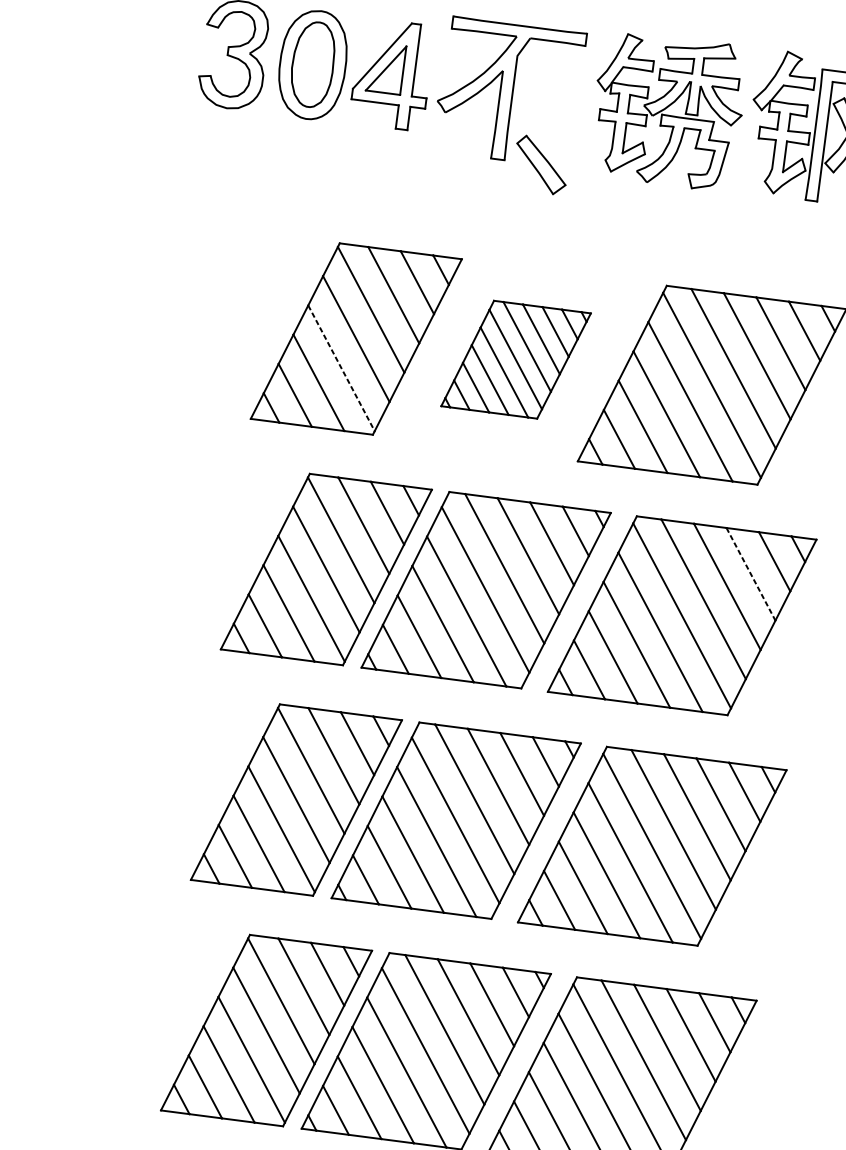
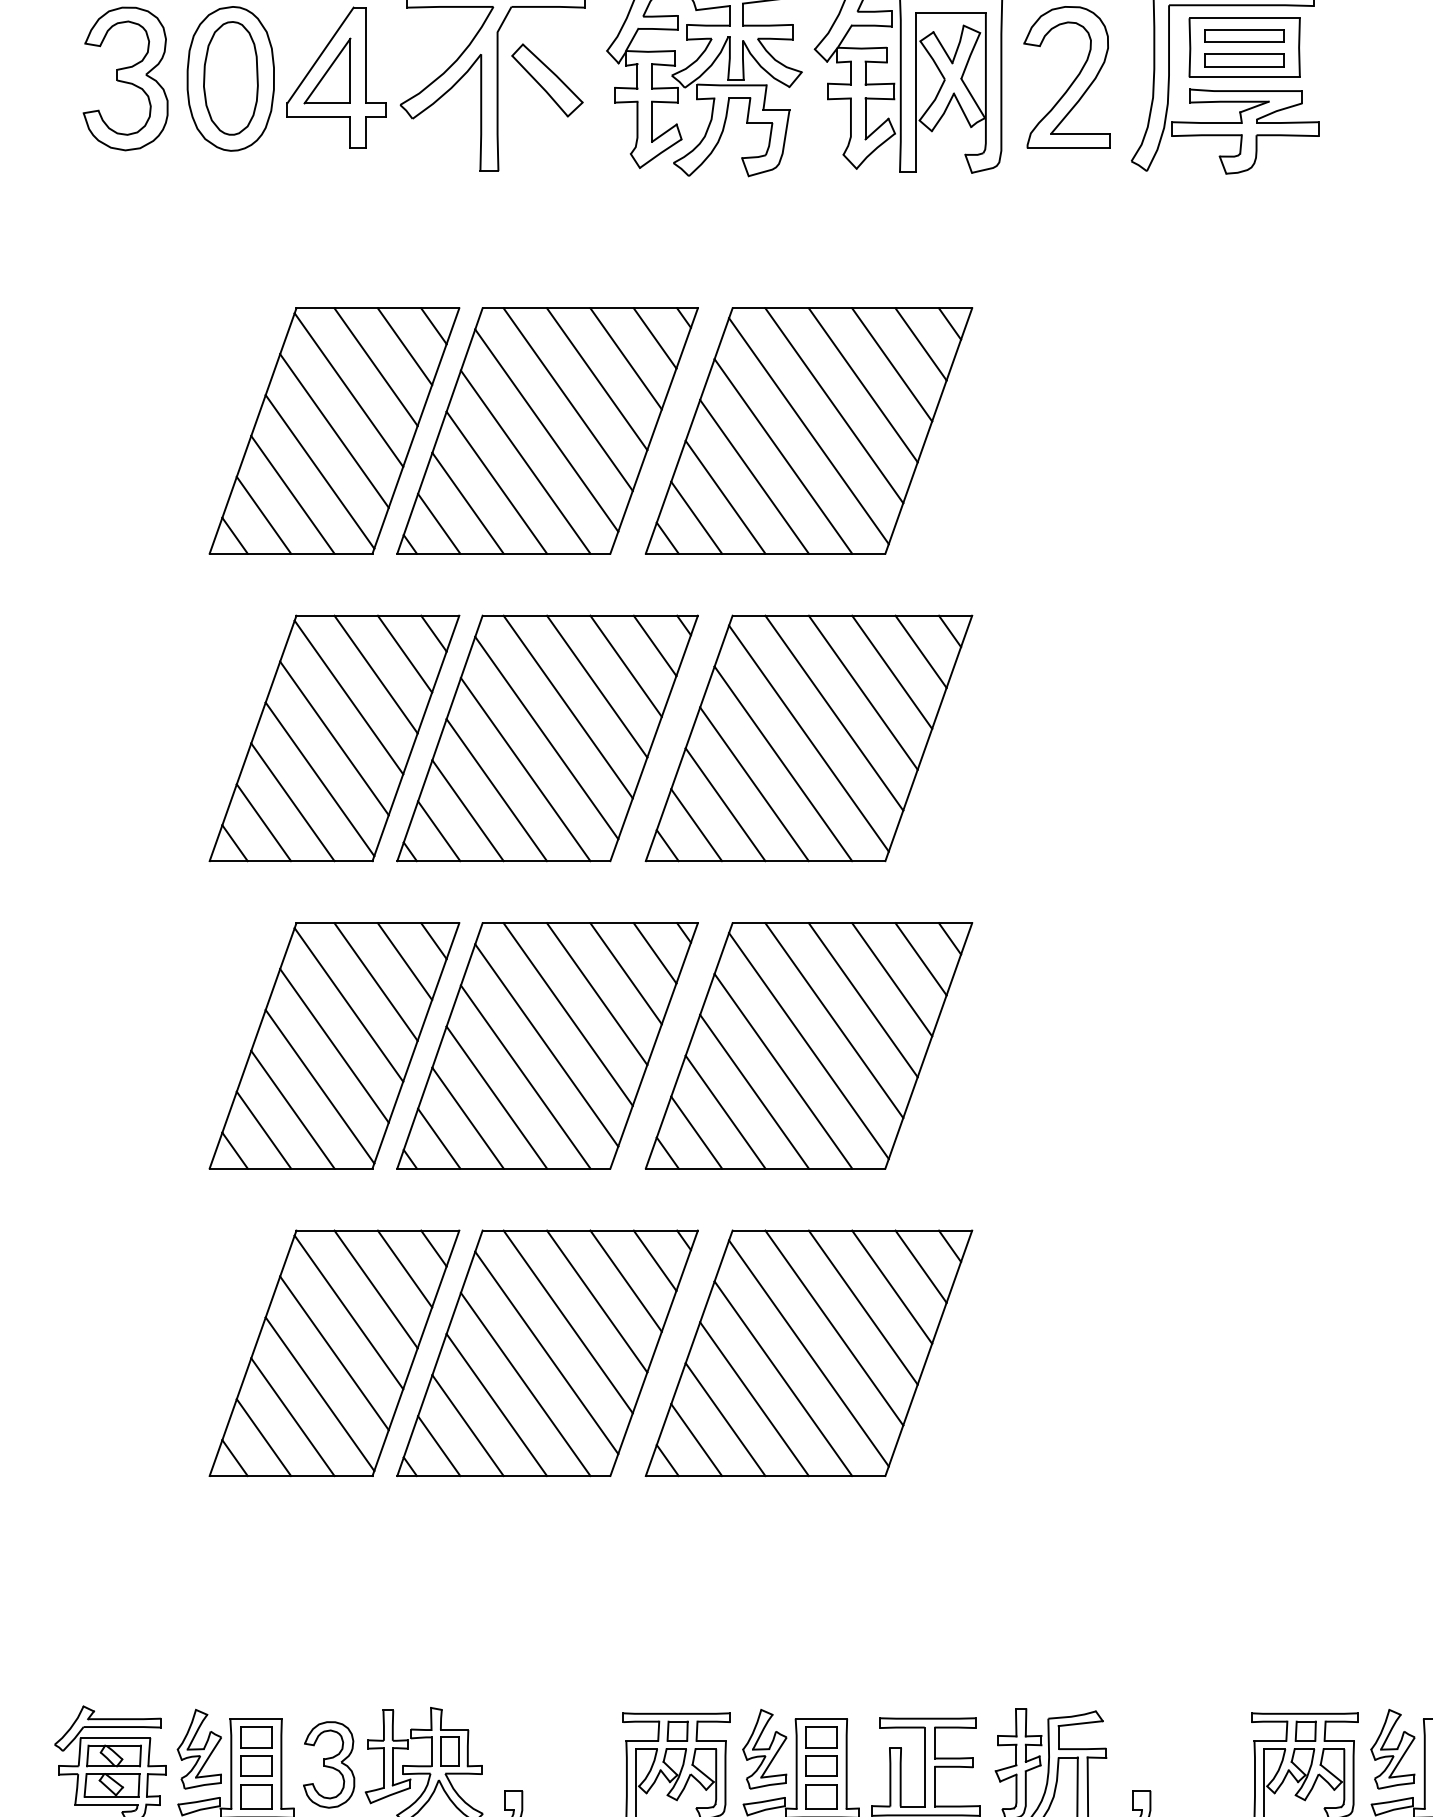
part: (541, 165) -> (547, 80), moved
part: (516, 359) -> (547, 430), size x1.67
line: (341, 368) -> (320, 472), dashed -> solid
line: (751, 574) -> (892, 672), dashed -> solid

